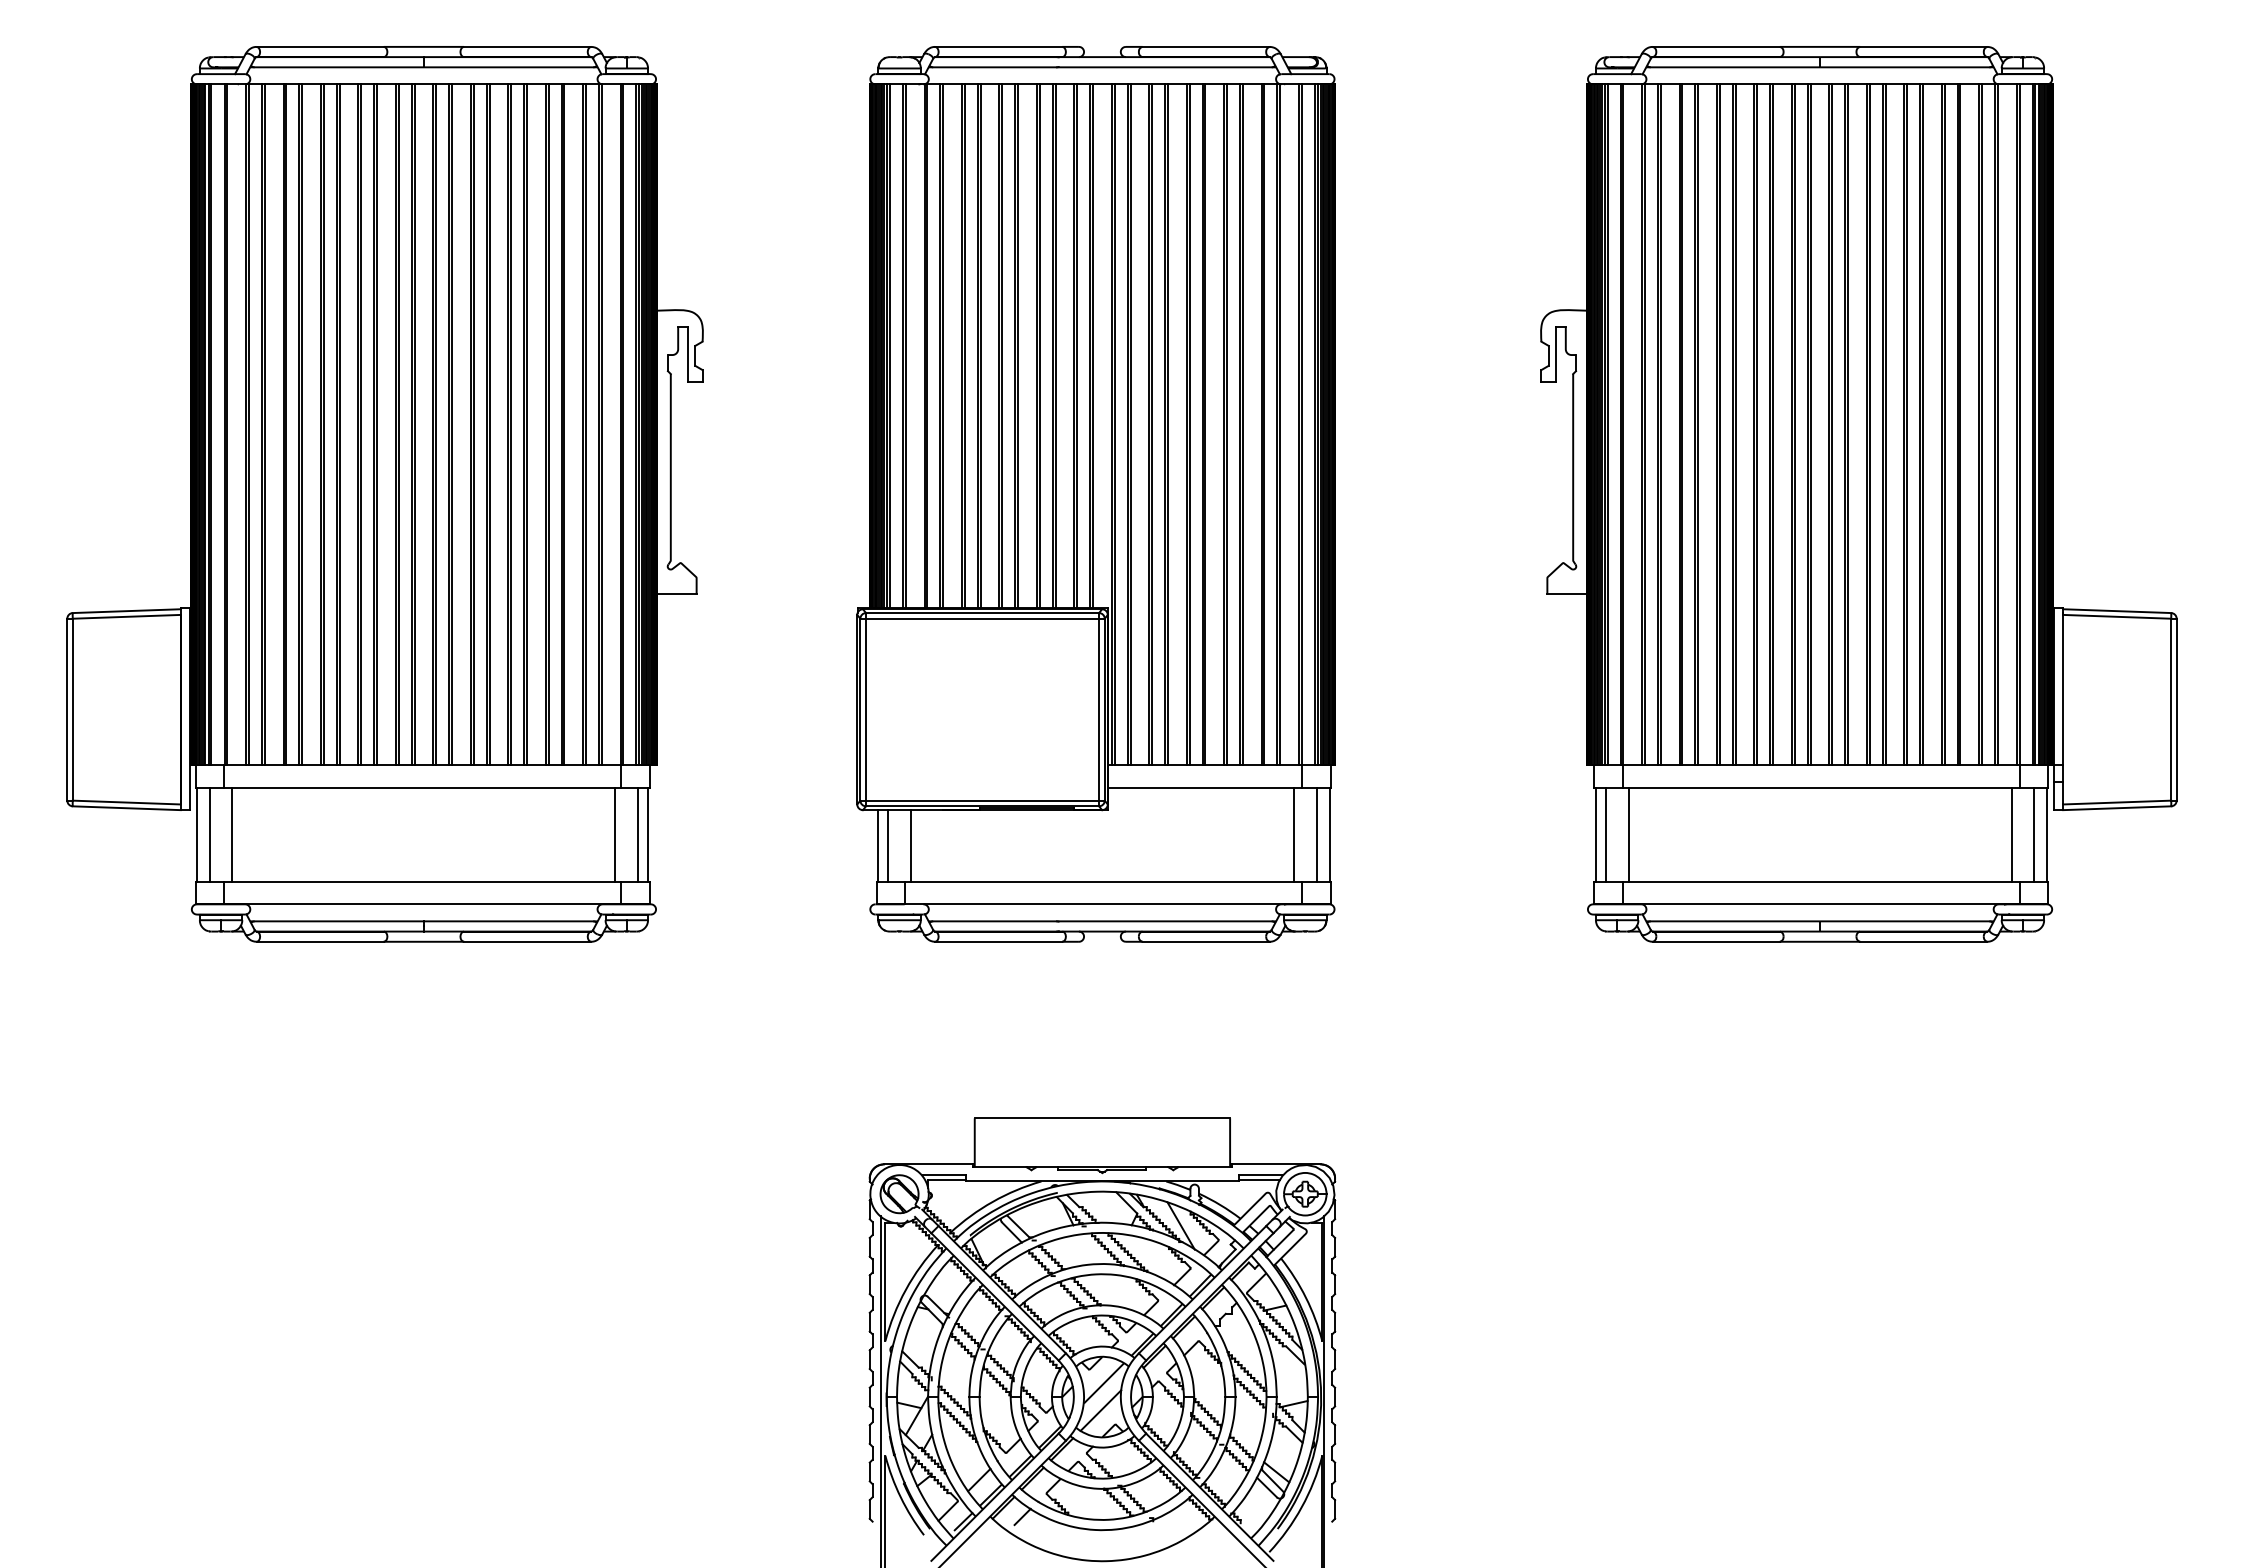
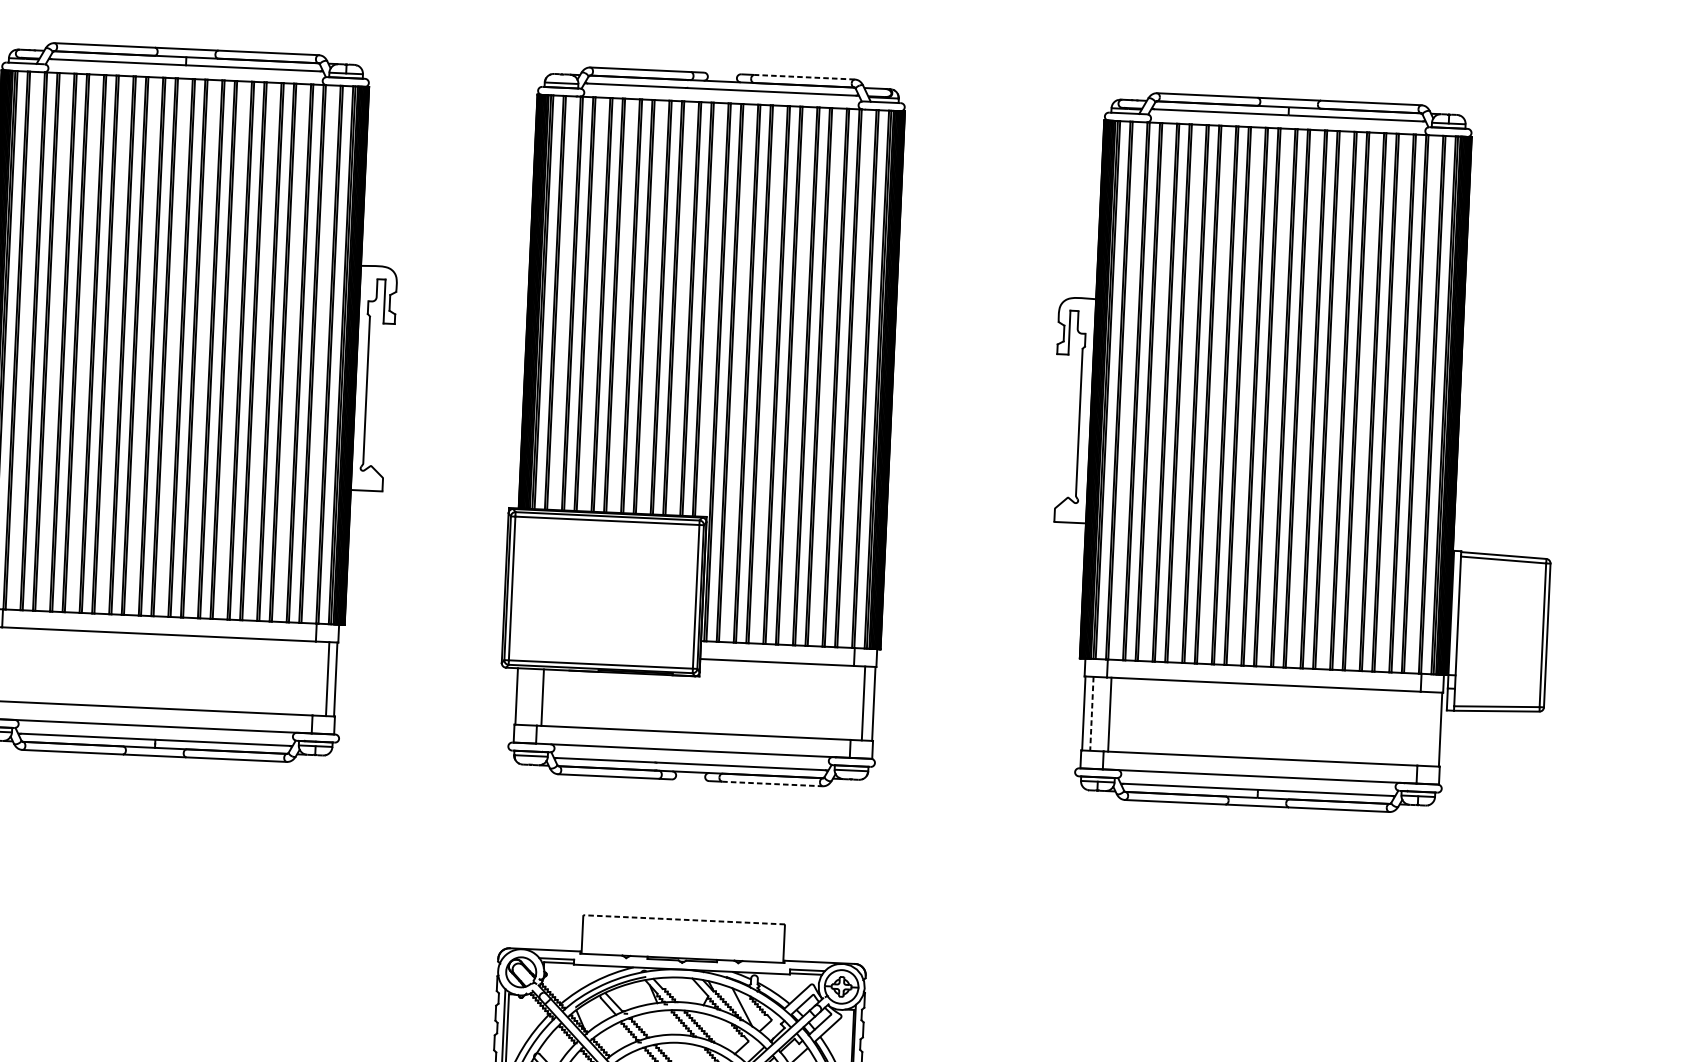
line: (1206, 46) -> (804, 76), solid -> dashed
line: (232, 834) -> (7, 664), removed
line: (615, 834) -> (309, 678), removed
line: (1293, 834) -> (845, 702), removed
line: (1605, 834) -> (1091, 713), solid -> dashed
line: (2011, 834) -> (1412, 728), removed
line: (2034, 834) -> (1430, 728), removed
line: (888, 845) -> (524, 696), removed
line: (1206, 941) -> (772, 783), solid -> dashed
line: (1102, 1118) -> (684, 919), solid -> dashed

